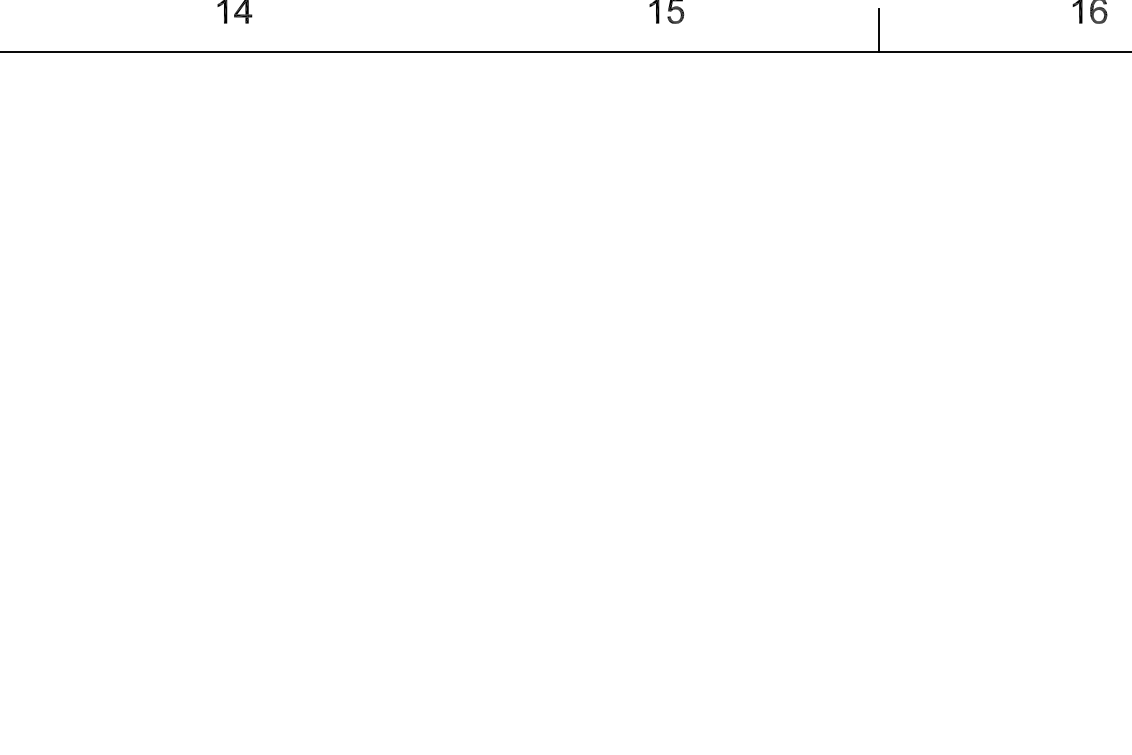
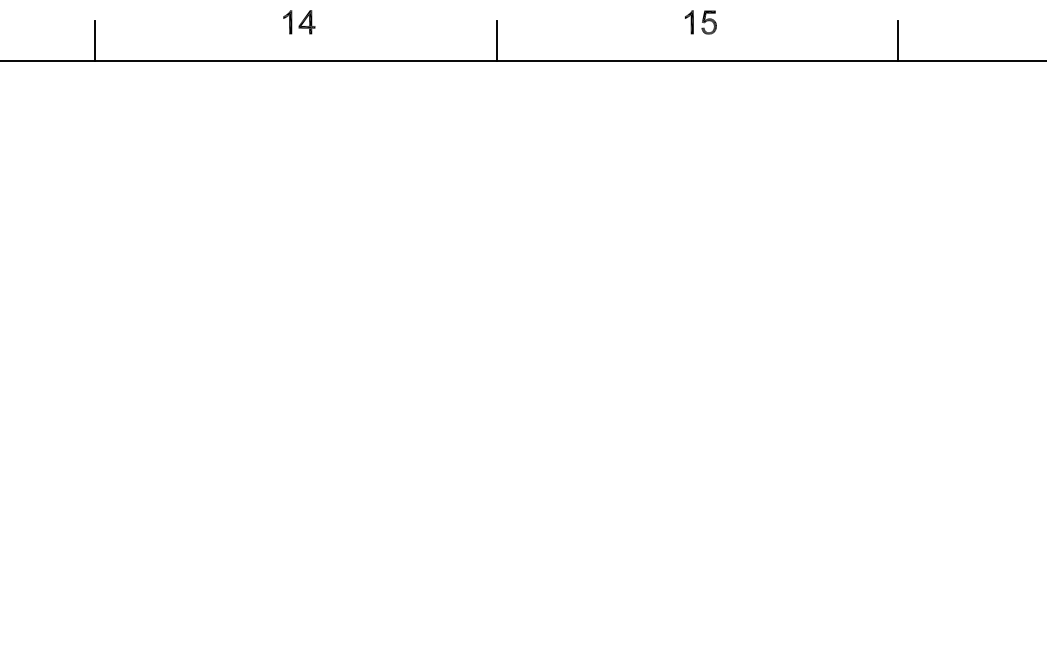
line: (15, 30) -> (95, 40), added
line: (447, 30) -> (496, 40), added

